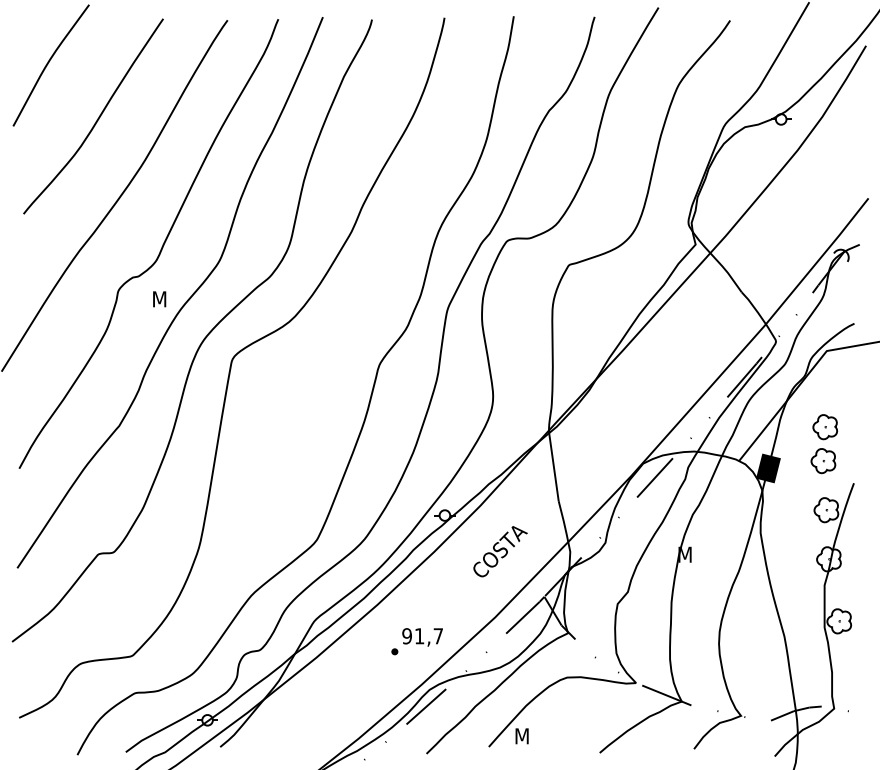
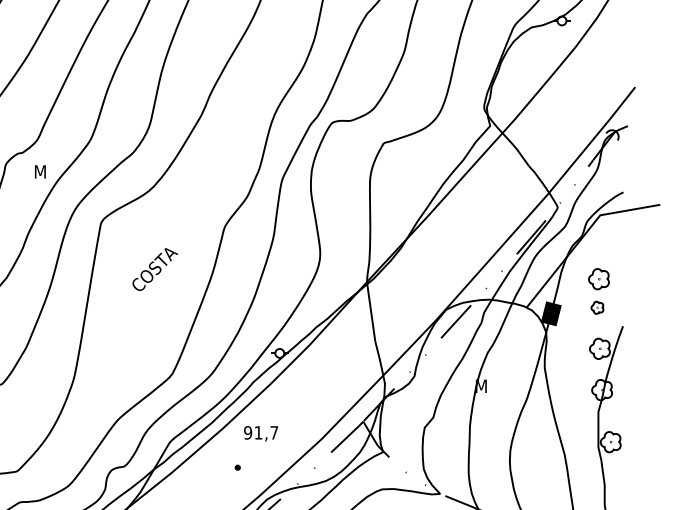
part: (823, 461) -> (597, 308), size x0.6
text: (500, 551) -> (155, 269), moved
text: (422, 637) -> (260, 433), moved

